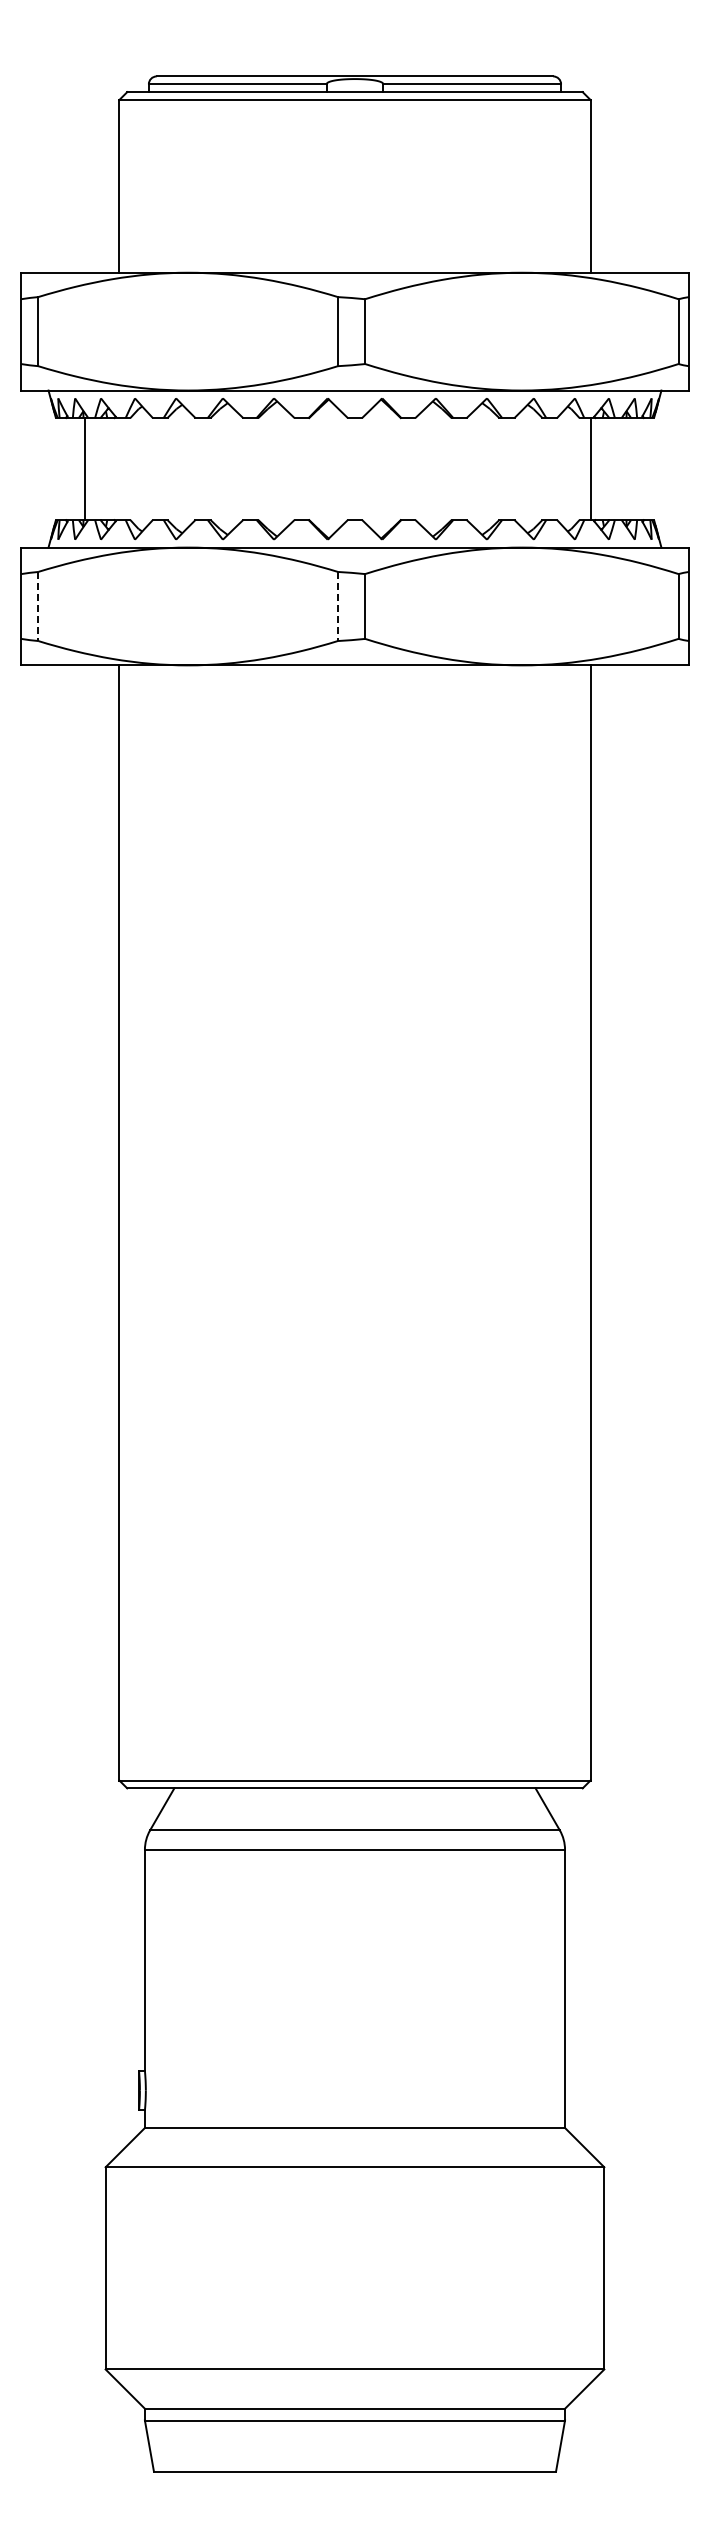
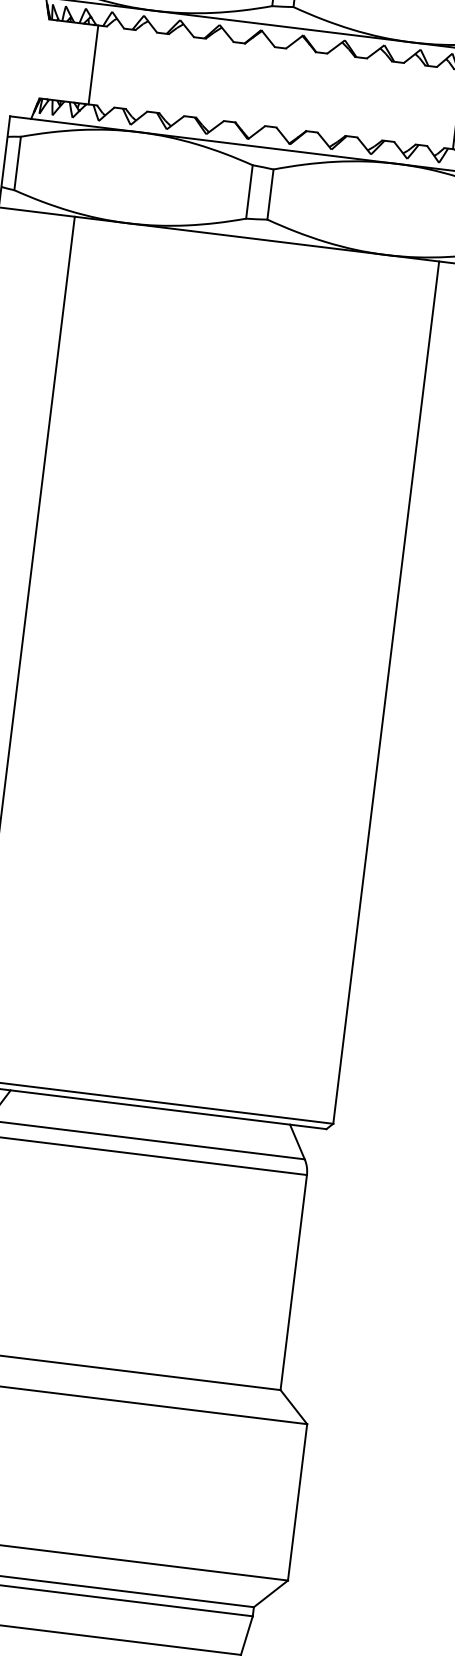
line: (85, 469) -> (93, 65), moved
line: (38, 606) -> (17, 163), dashed -> solid
line: (337, 606) -> (249, 191), dashed -> solid

